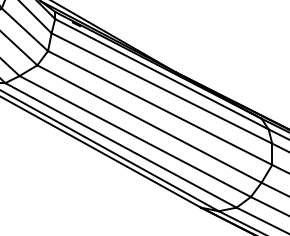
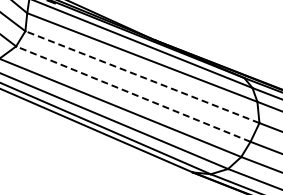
line: (160, 108) -> (142, 77), solid -> dashed
line: (149, 124) -> (133, 94), solid -> dashed

